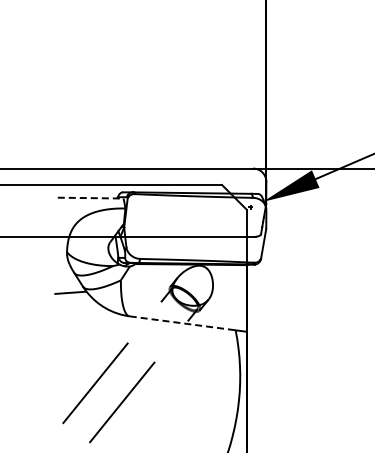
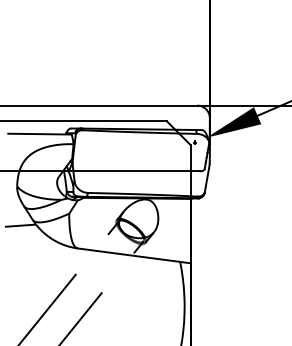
line: (90, 198) -> (39, 134), dashed -> solid
line: (183, 323) -> (129, 255), dashed -> solid

